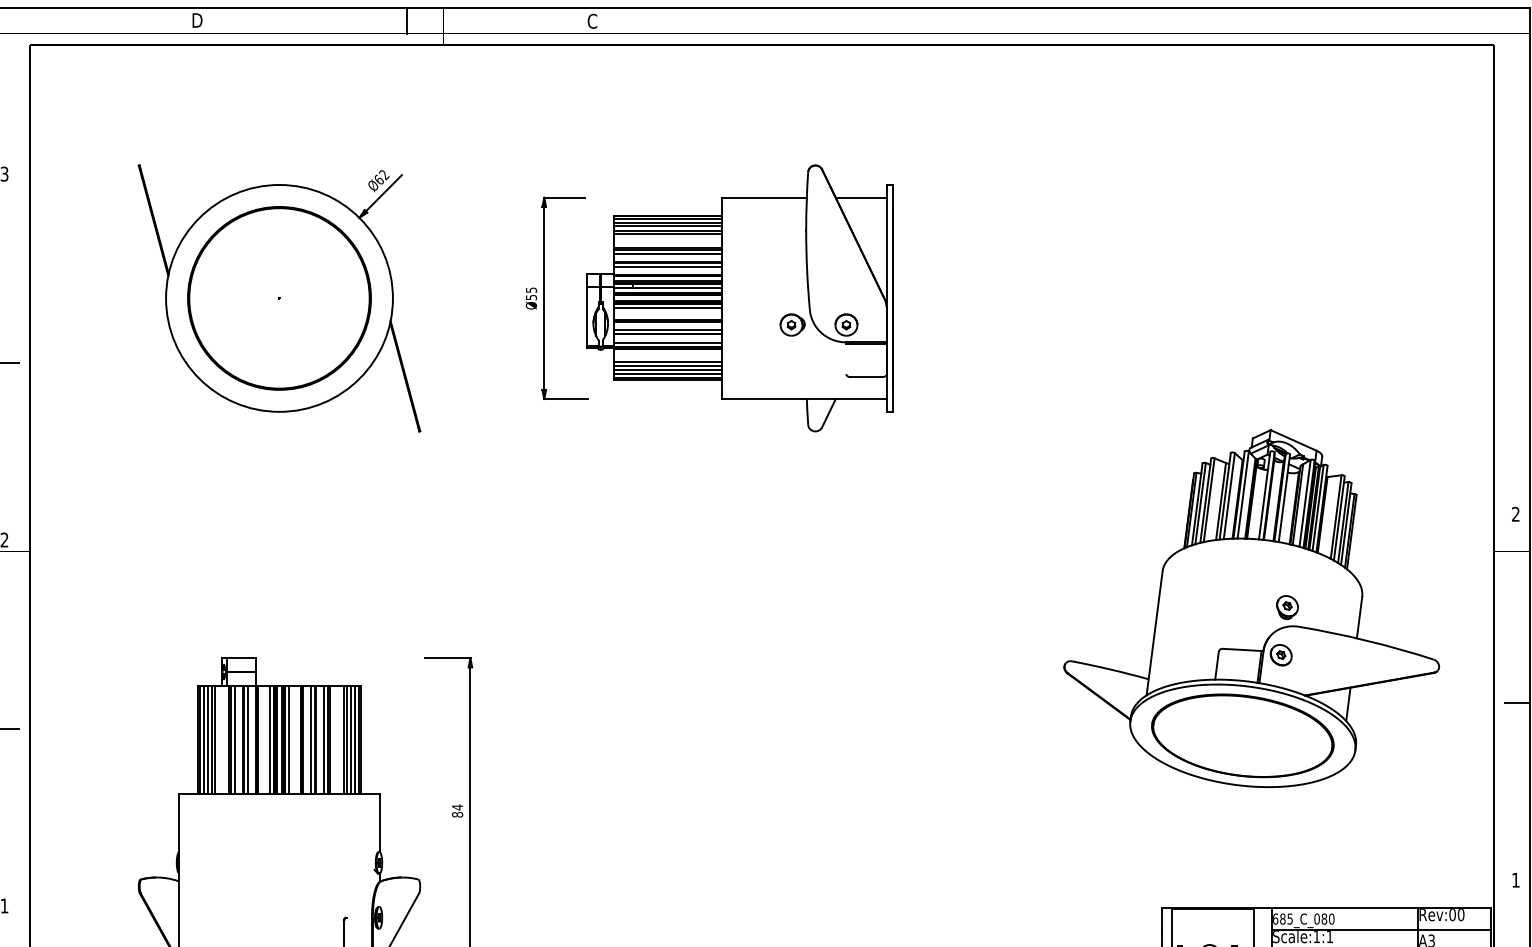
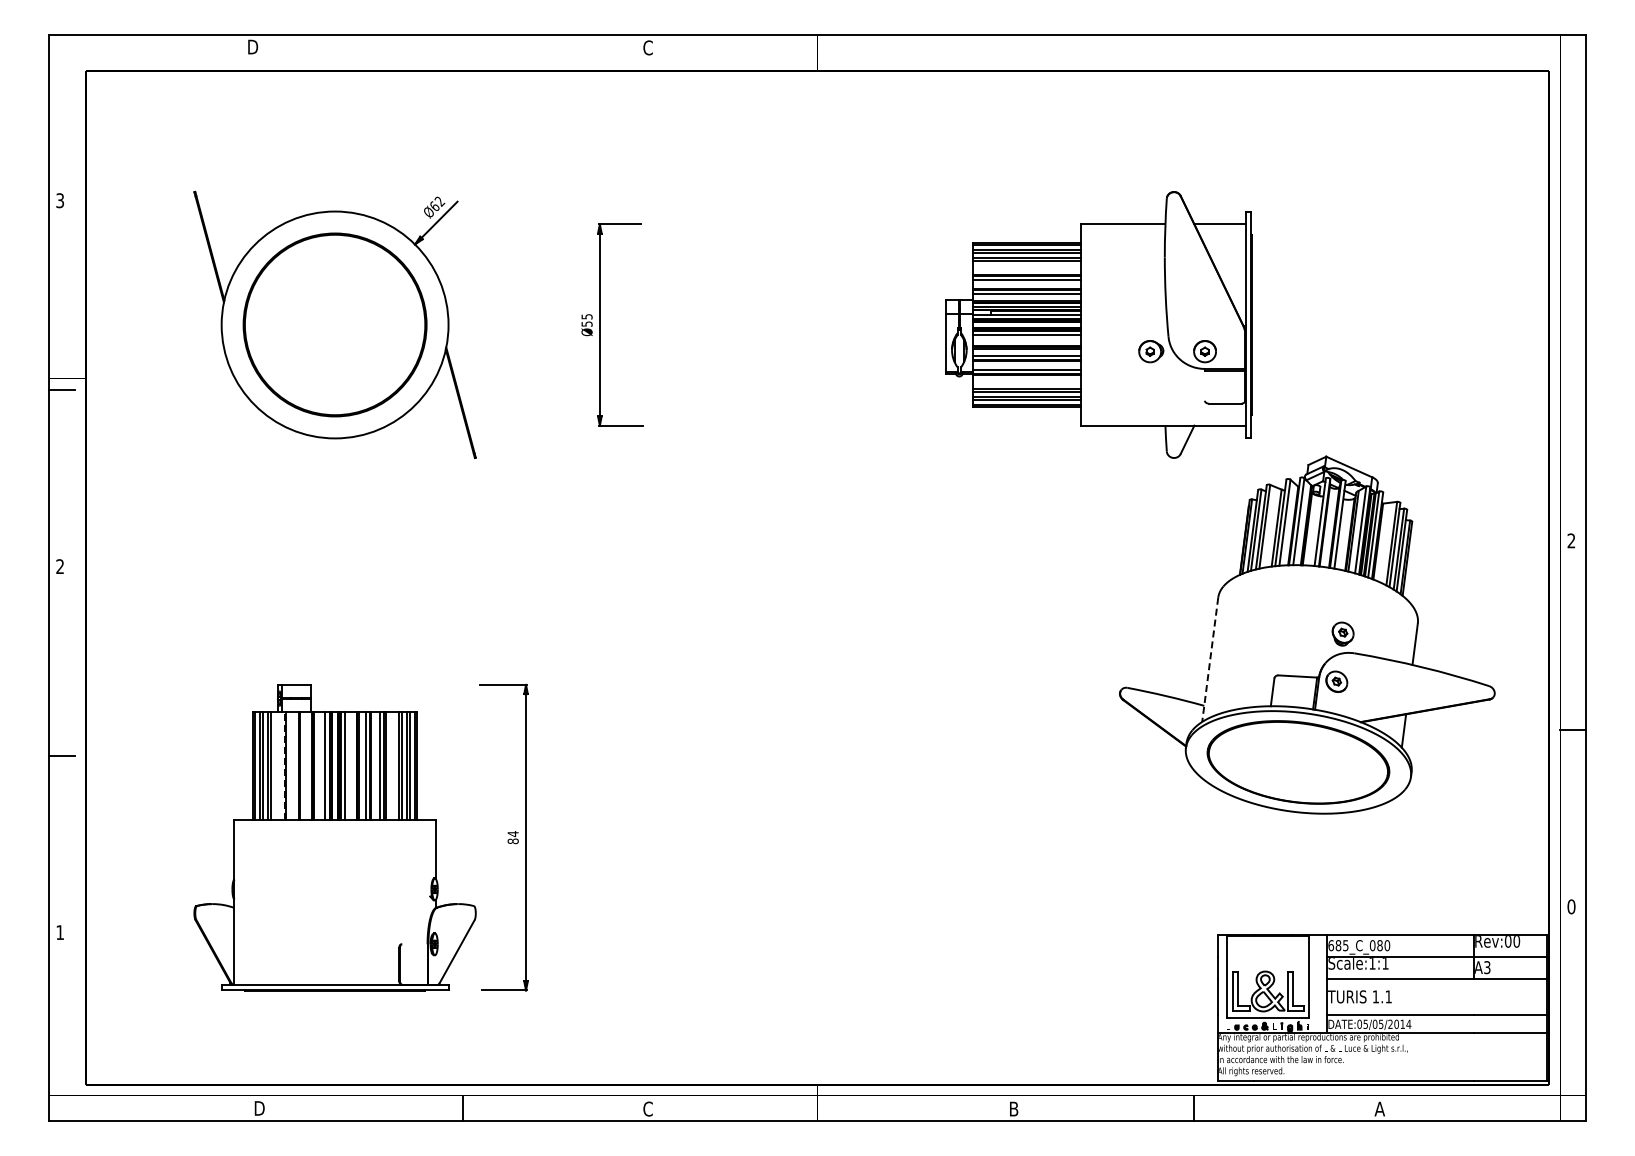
line: (406, 20) -> (462, 47), removed
part: (739, 297) -> (1098, 324), moved
line: (1154, 632) -> (1210, 659), solid -> dashed
line: (228, 739) -> (284, 766), solid -> dashed
line: (234, 739) -> (290, 766), removed
line: (247, 739) -> (303, 766), removed
text: (1515, 879) -> (1571, 906), 1 -> 0

